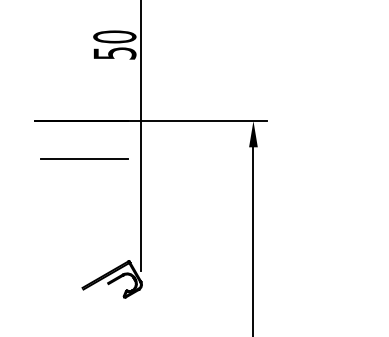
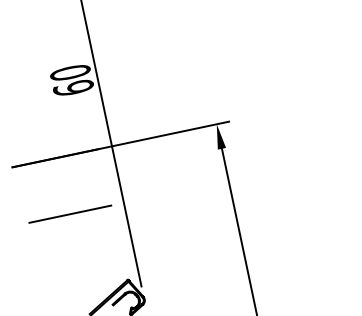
text: (114, 52) -> (73, 87), 50 -> 60
line: (84, 158) -> (70, 214), moved

